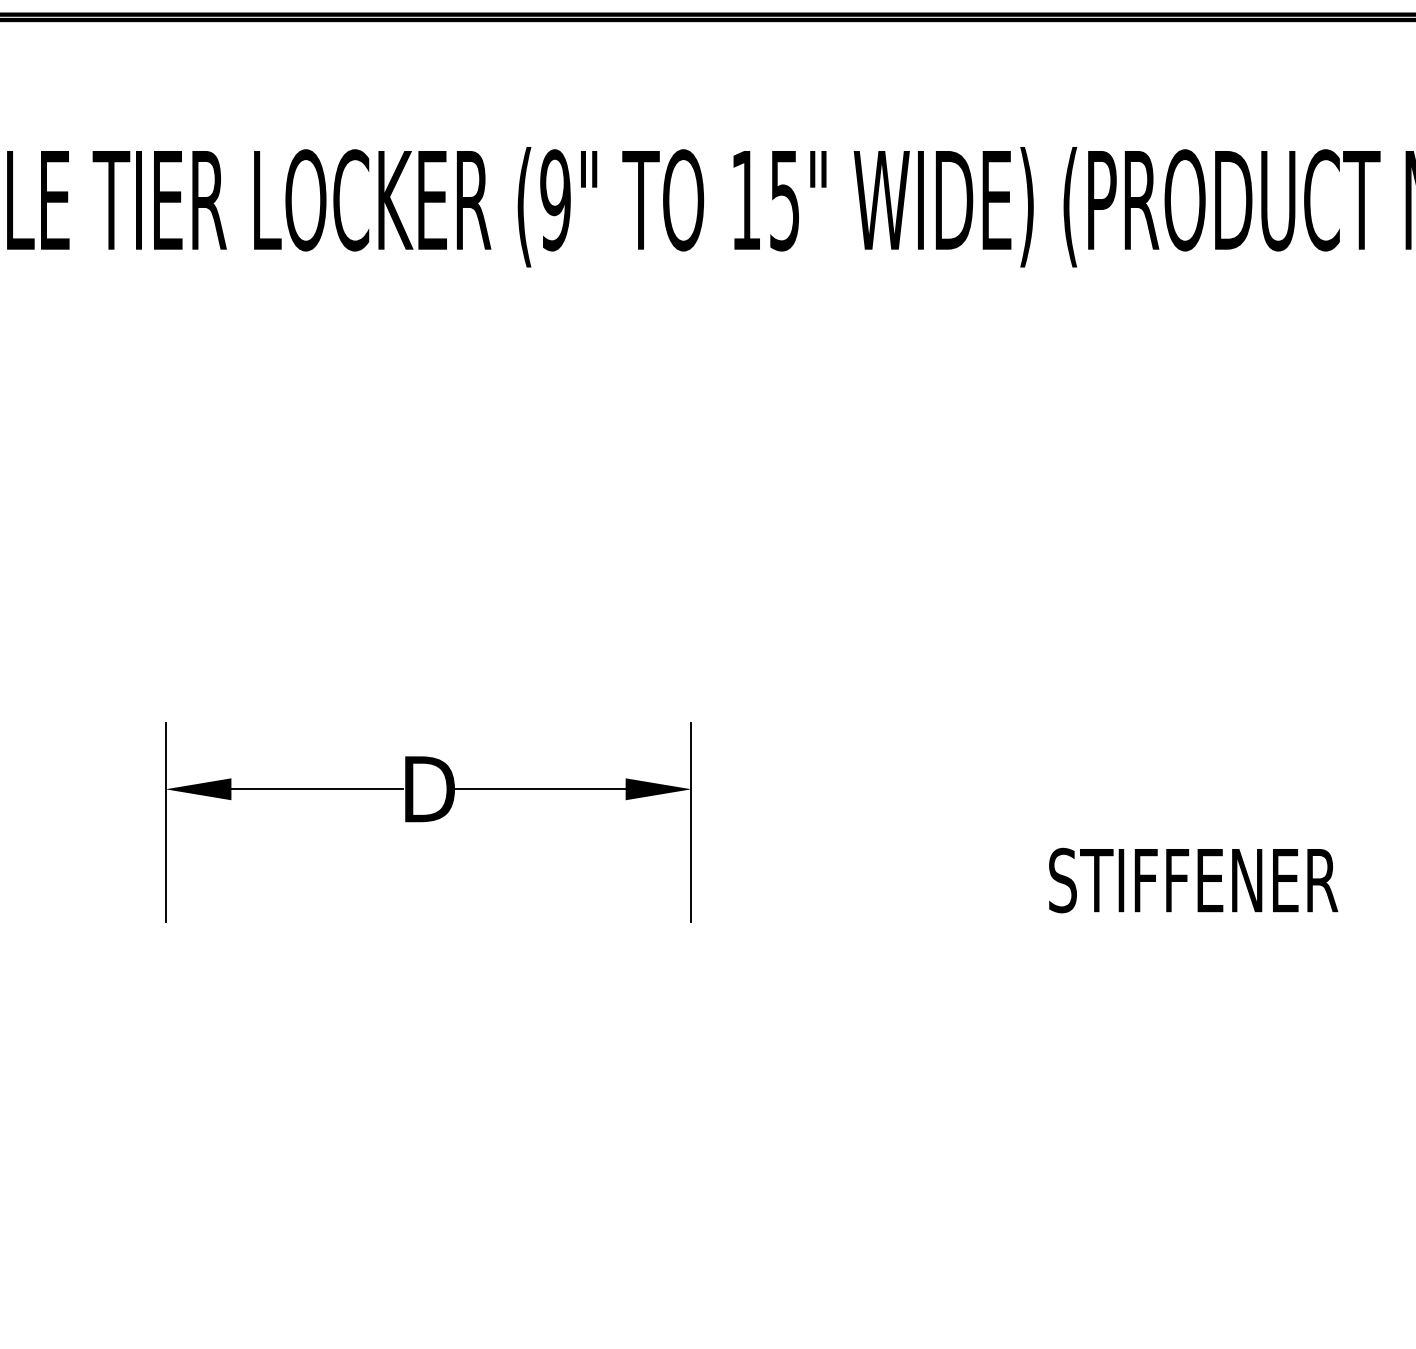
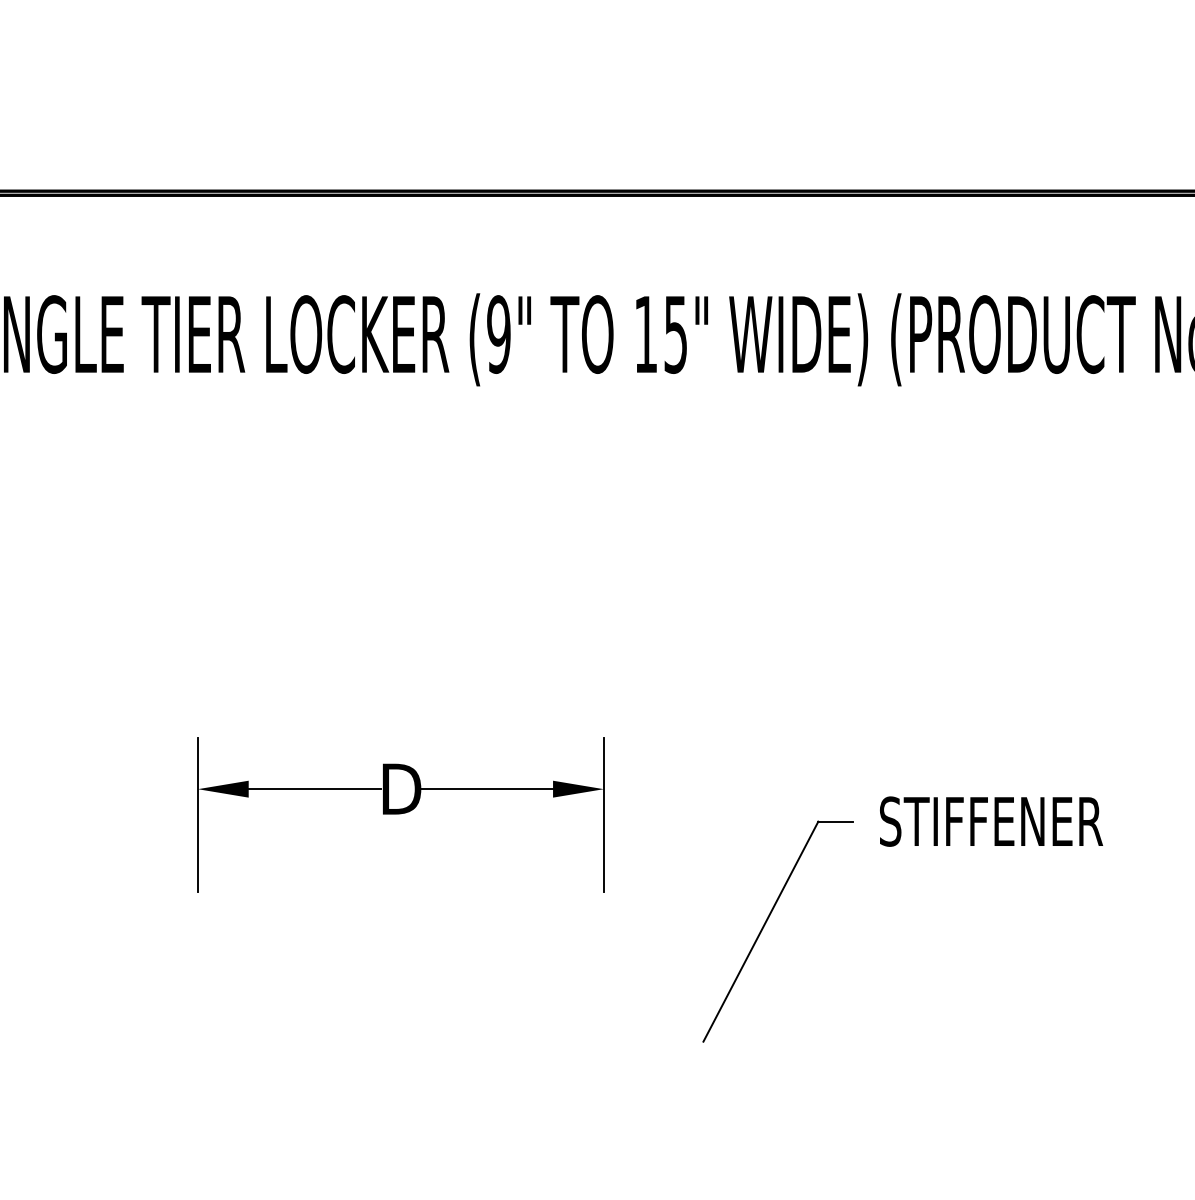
text: (1193, 880) -> (991, 821), moved
part: (900, 965) -> (765, 925), added

